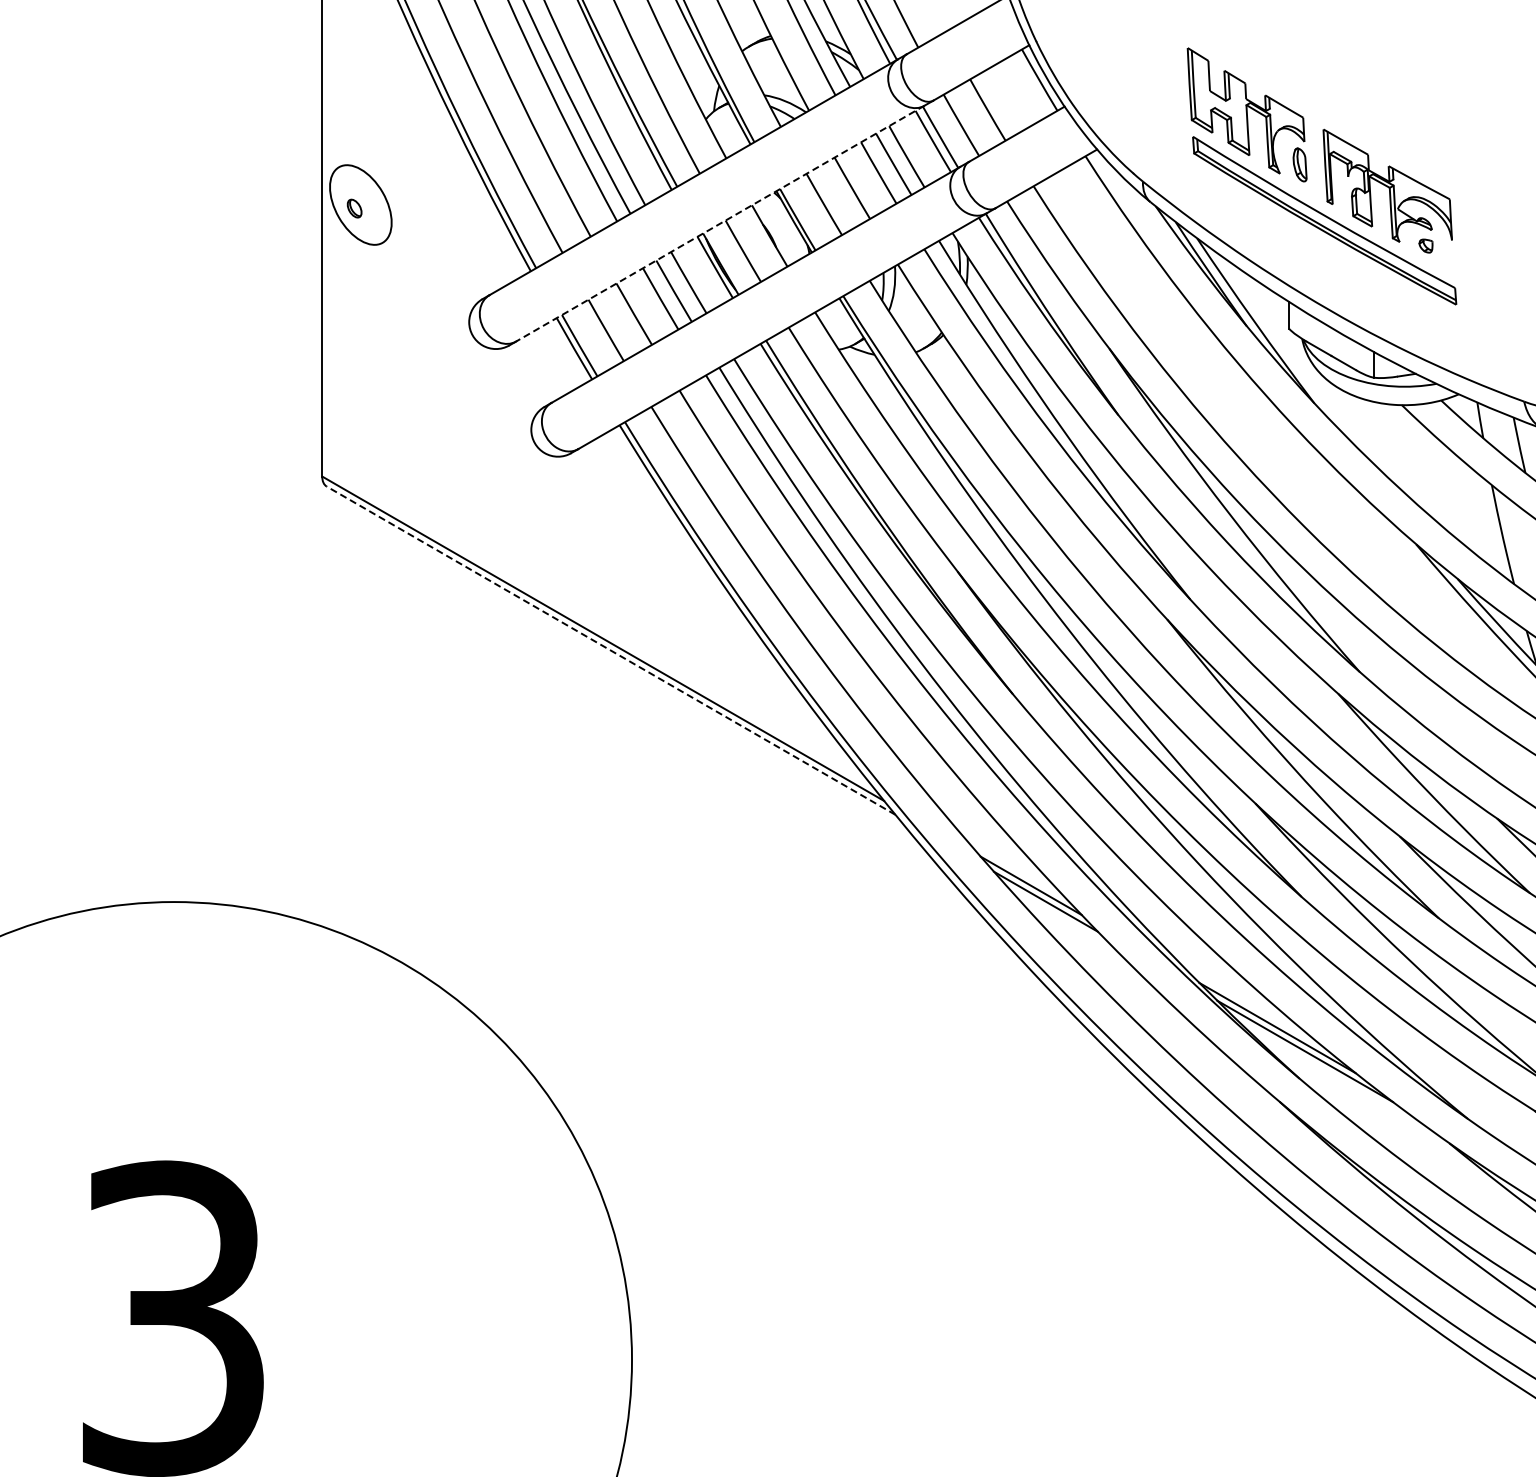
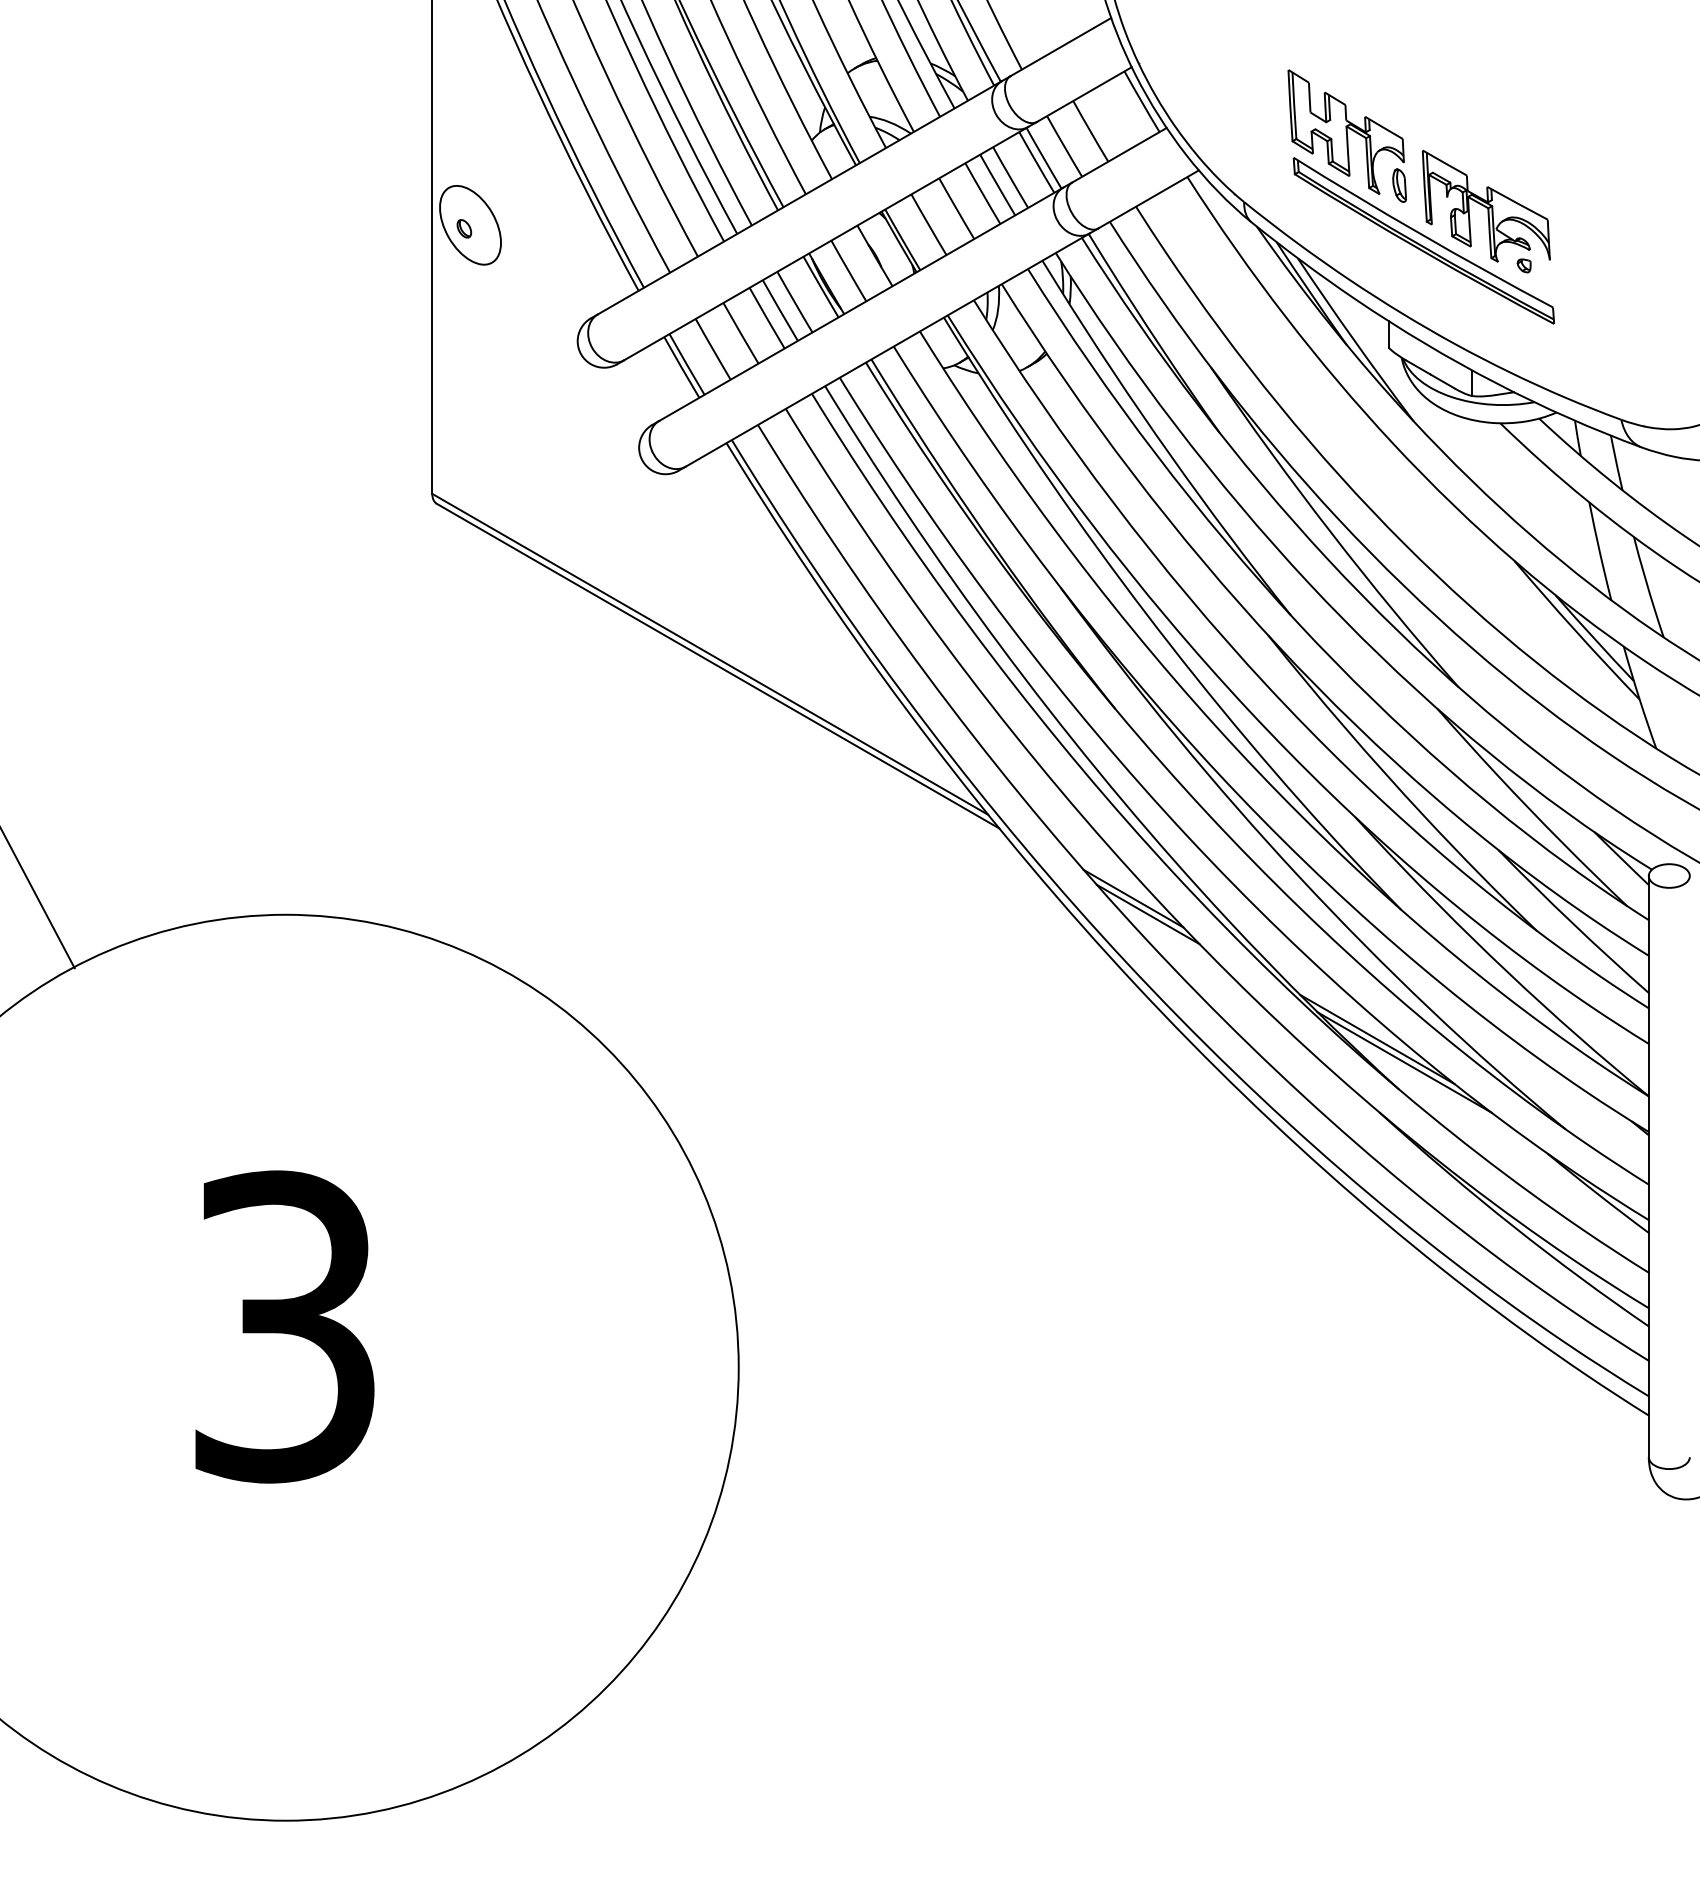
line: (719, 223) -> (825, 243), dashed -> solid
line: (611, 651) -> (718, 666), dashed -> solid

